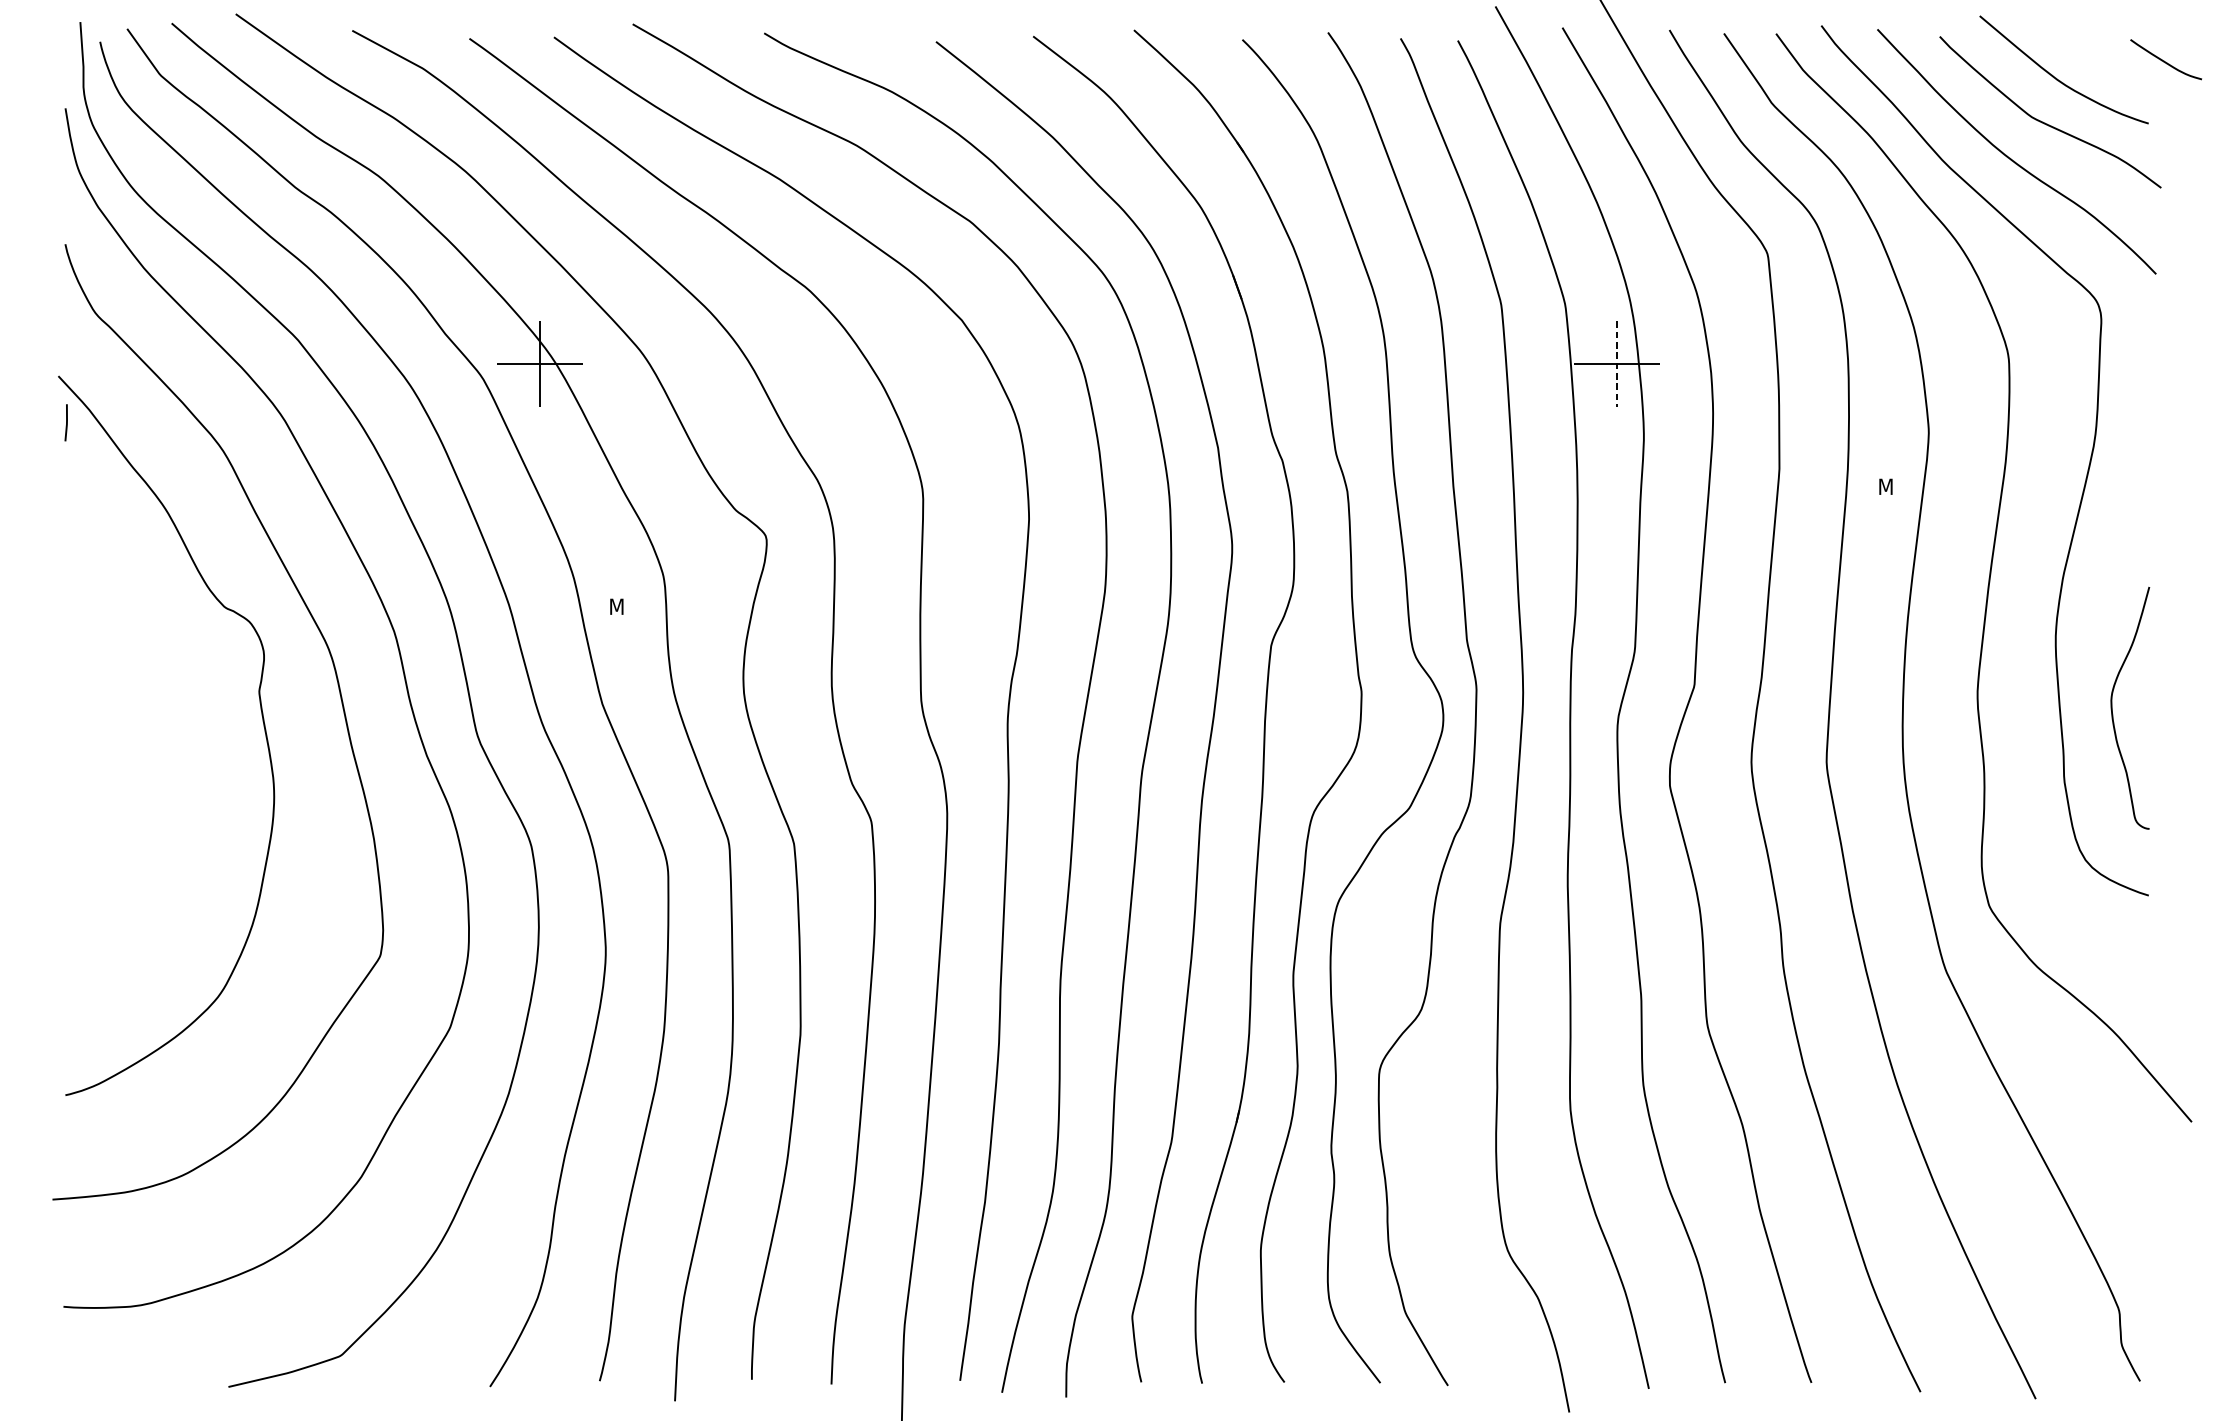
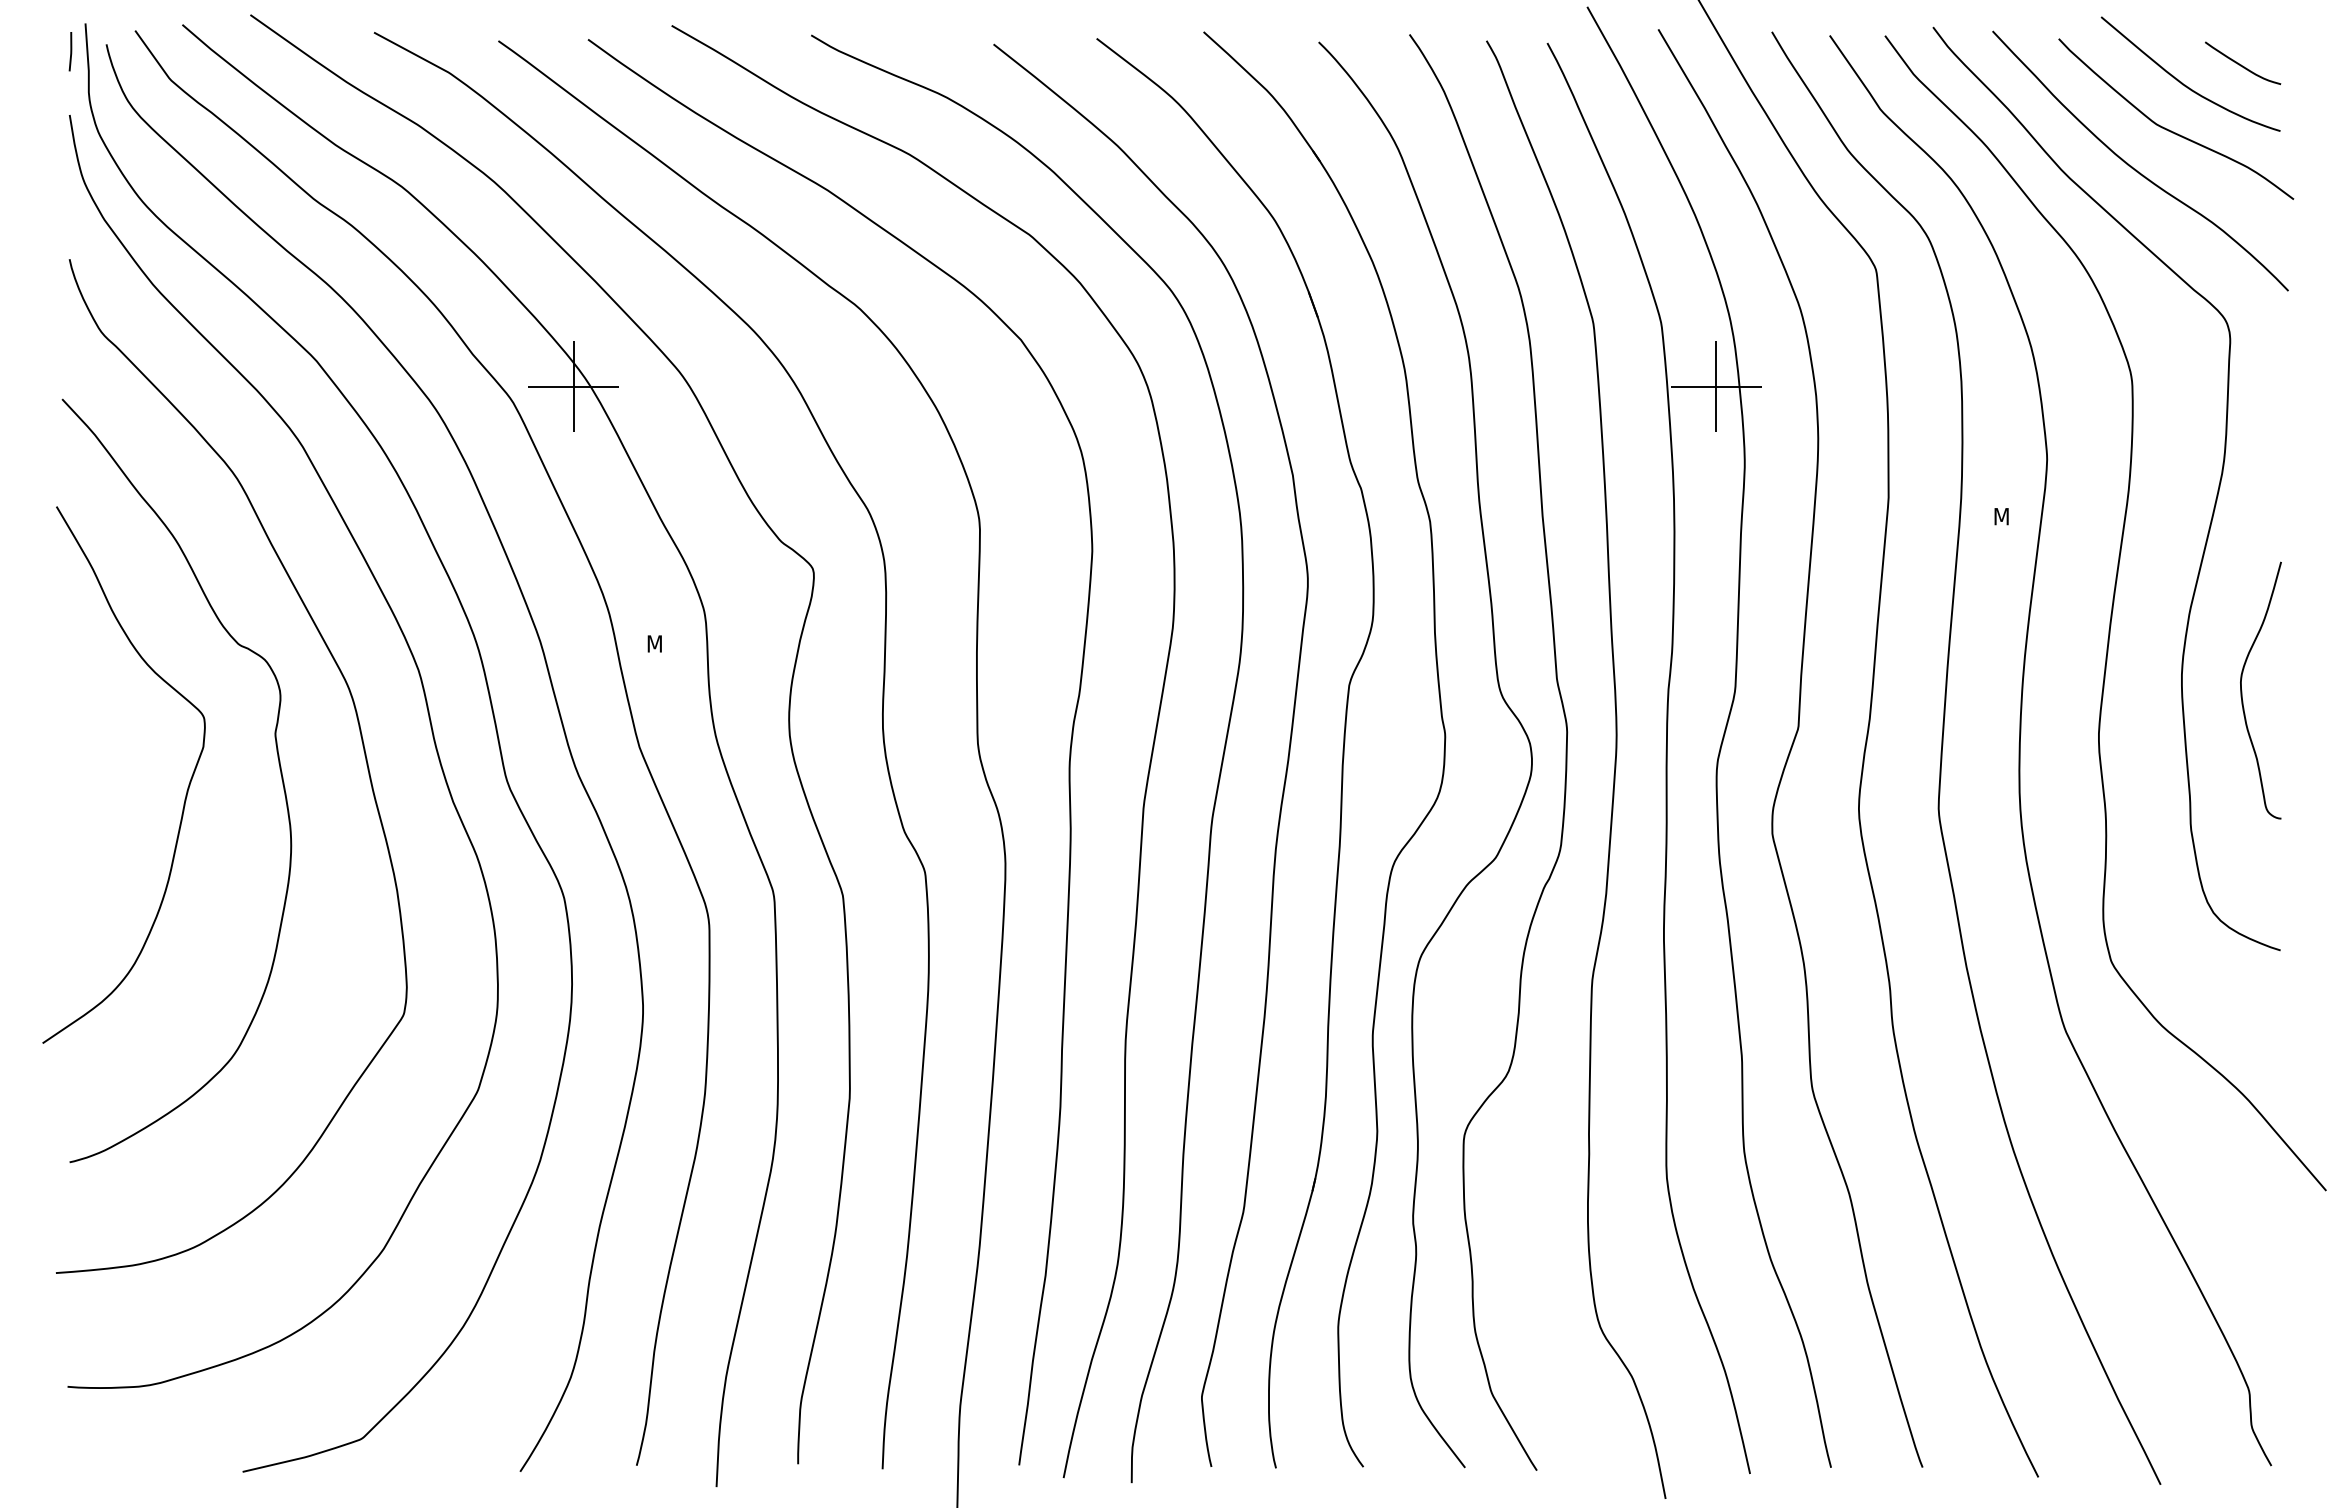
curve: (2164, 60) -> (2241, 64), moved
line: (1617, 364) -> (1716, 386), dashed -> solid
line: (66, 422) -> (70, 51), moved
curve: (2112, 708) -> (2242, 690), moved
curve: (175, 744) -> (186, 790), added

